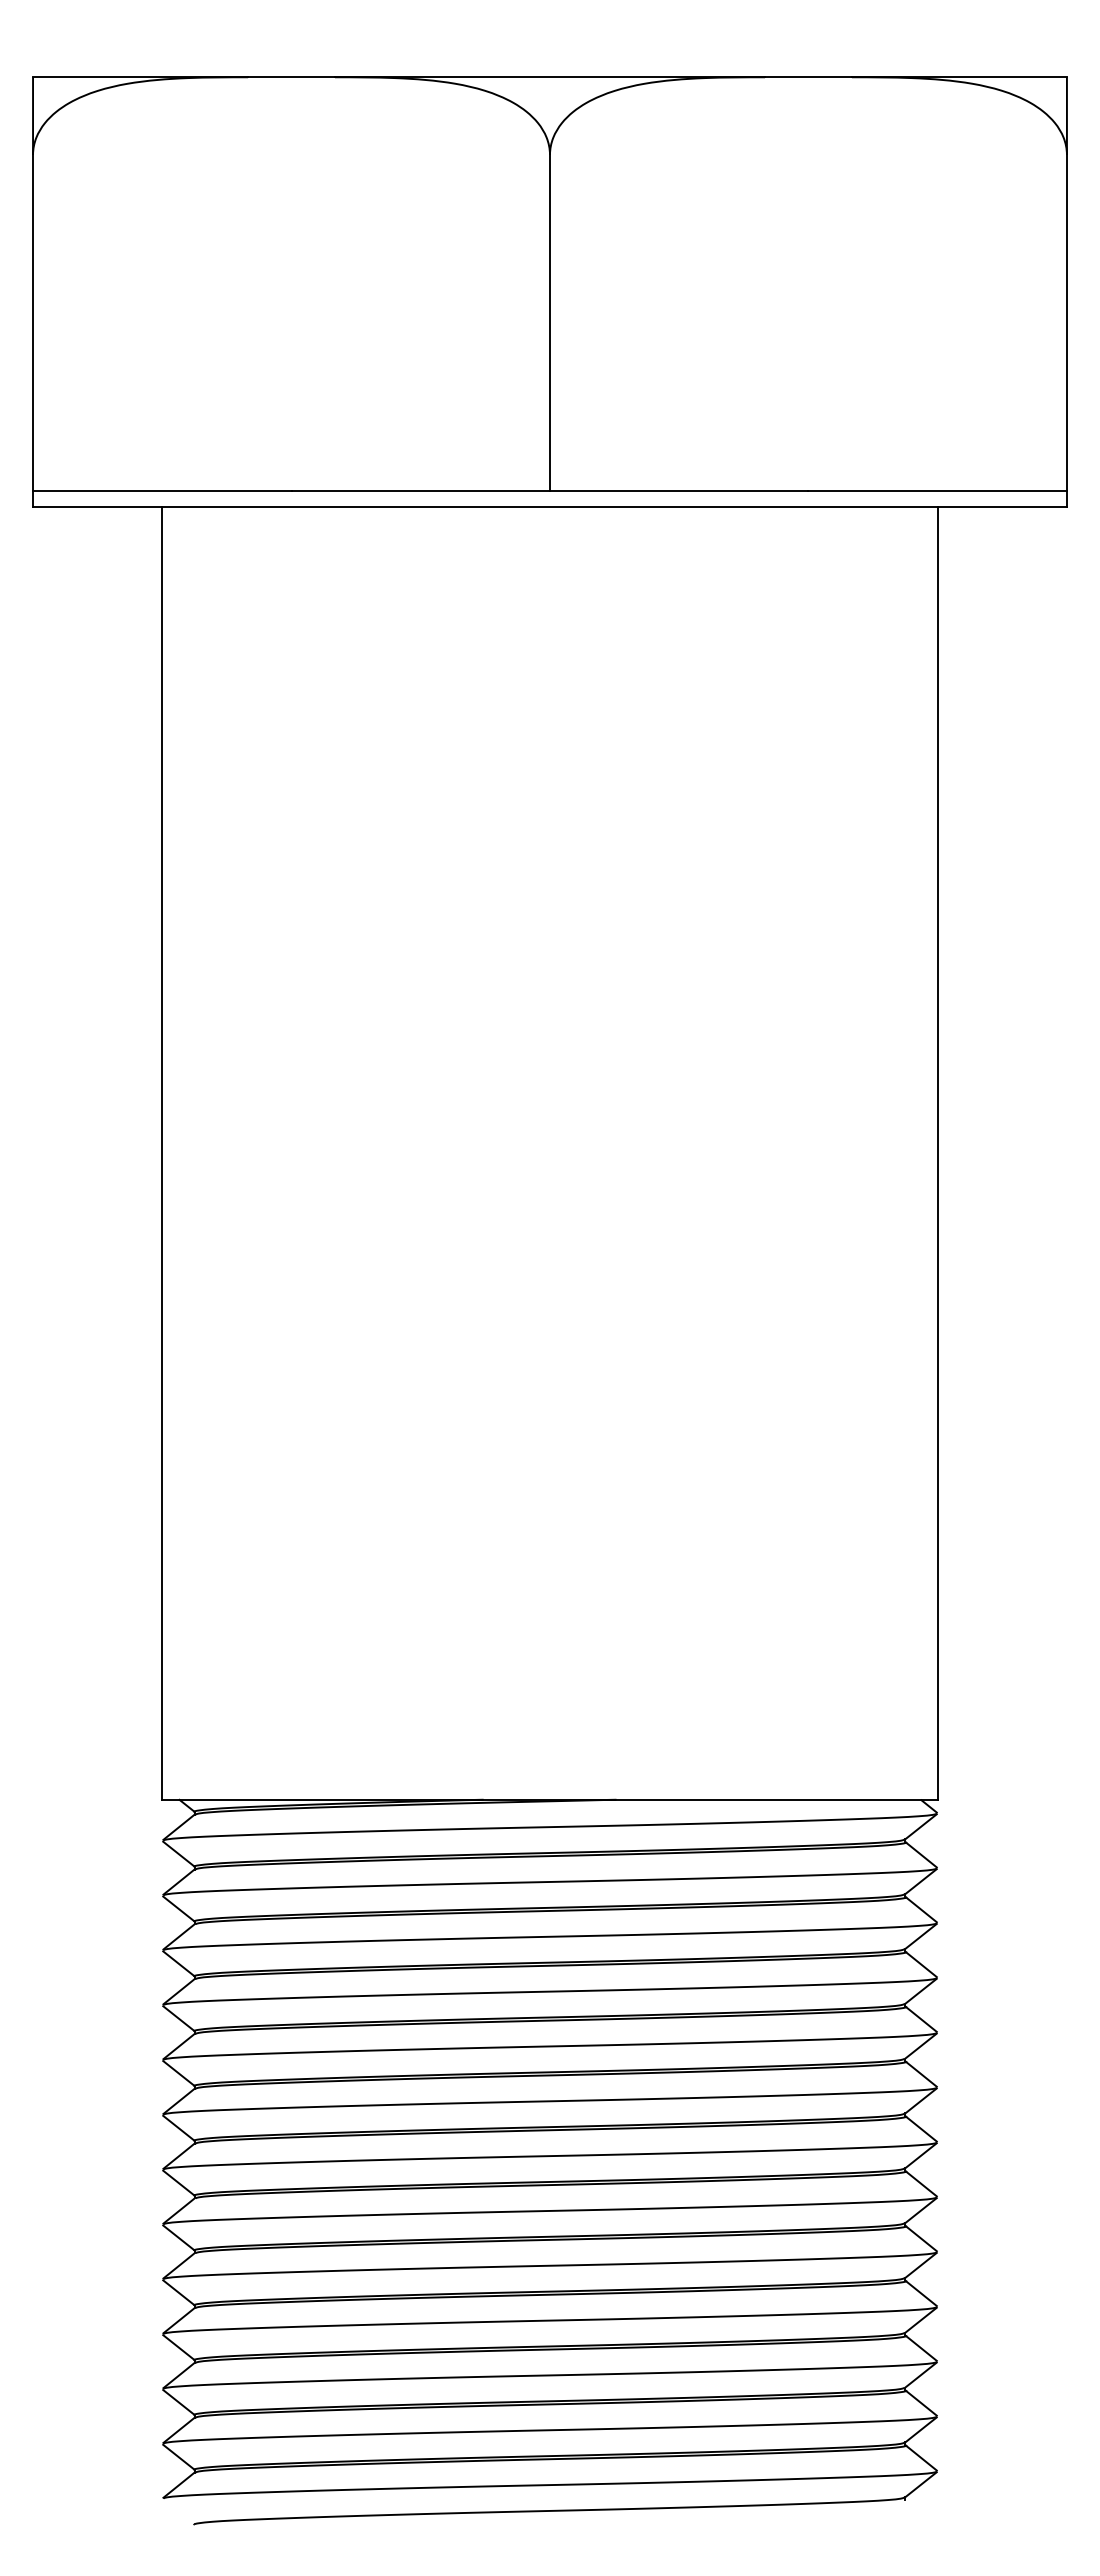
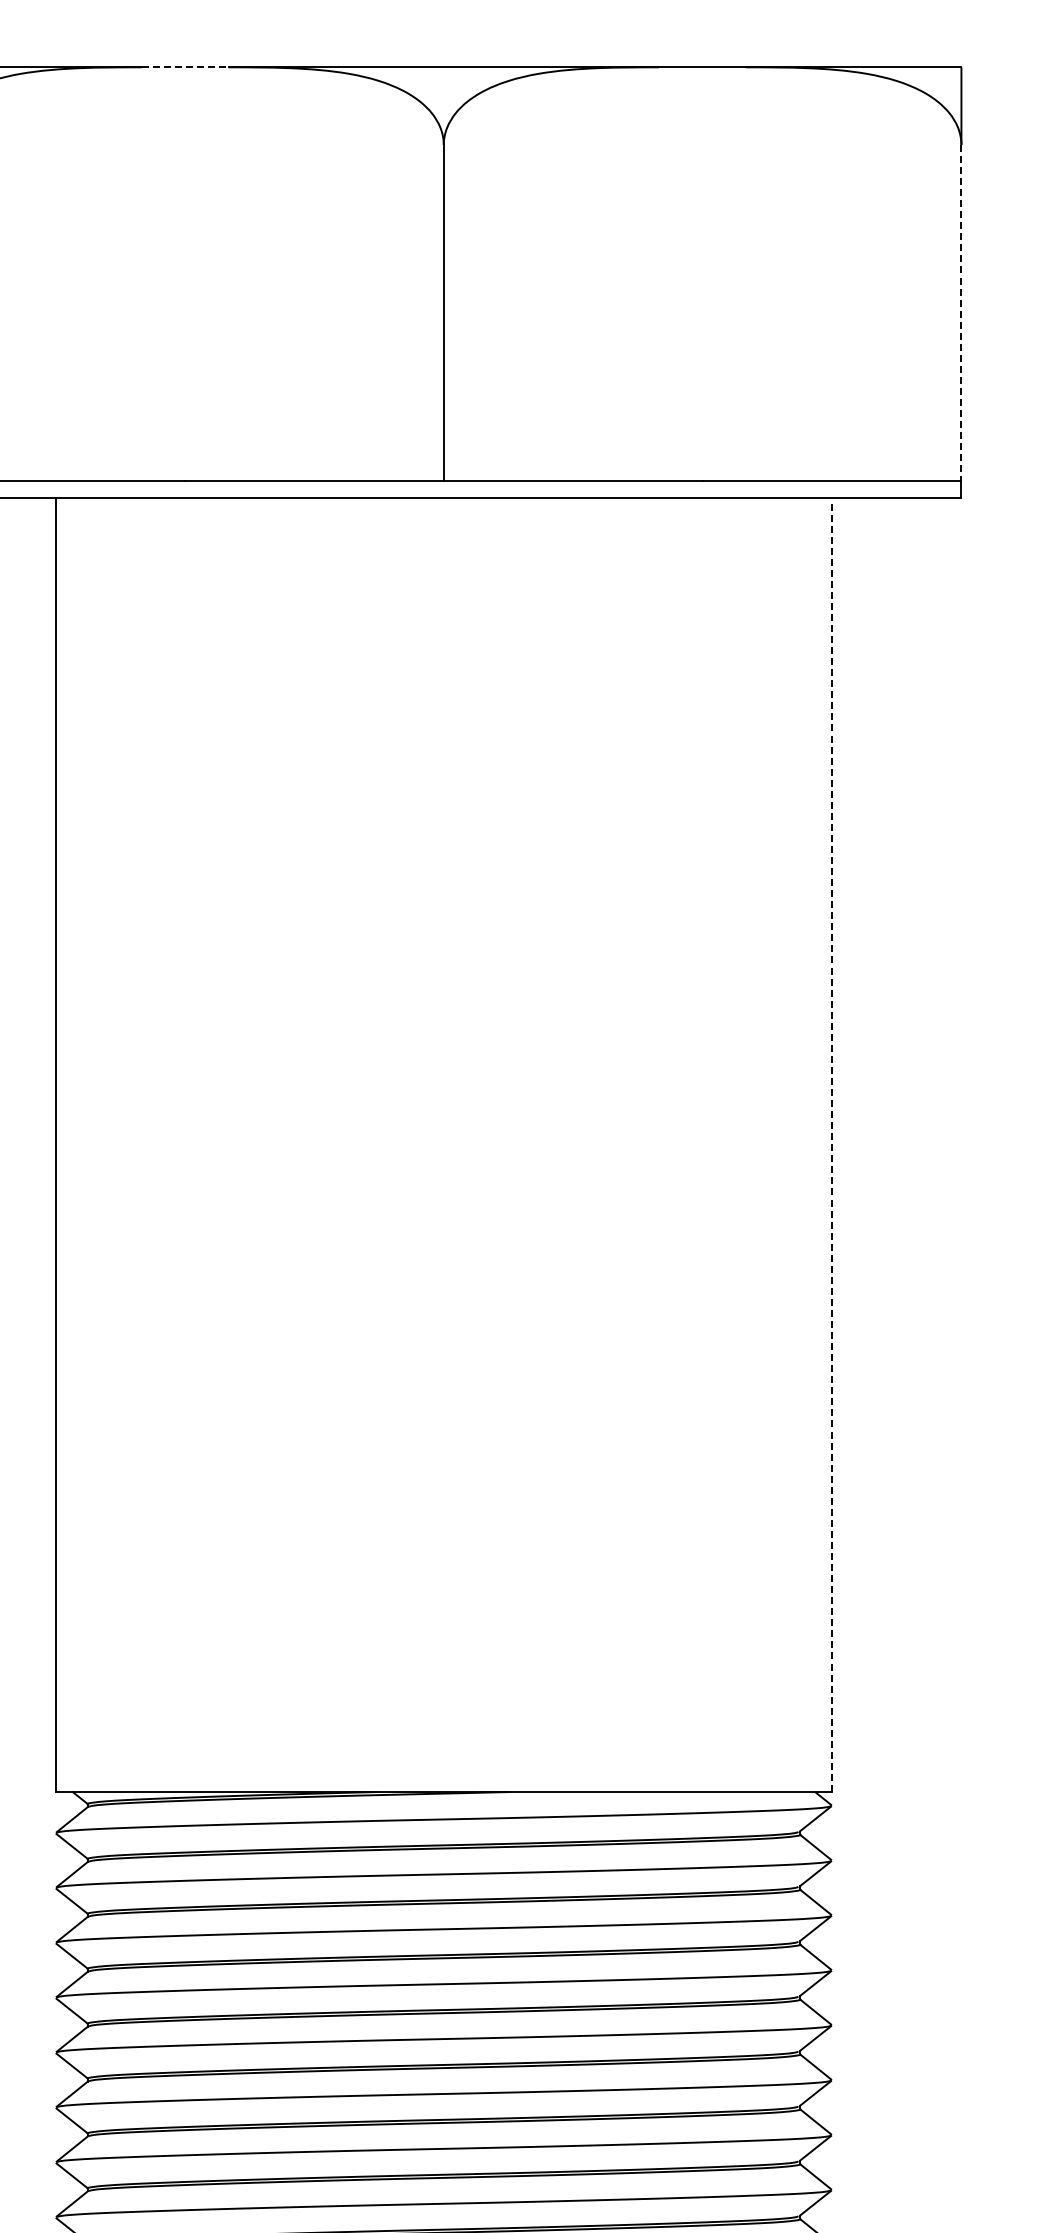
line: (292, 77) -> (185, 67), solid -> dashed
line: (1066, 323) -> (960, 313), solid -> dashed
line: (937, 1153) -> (831, 1144), solid -> dashed

